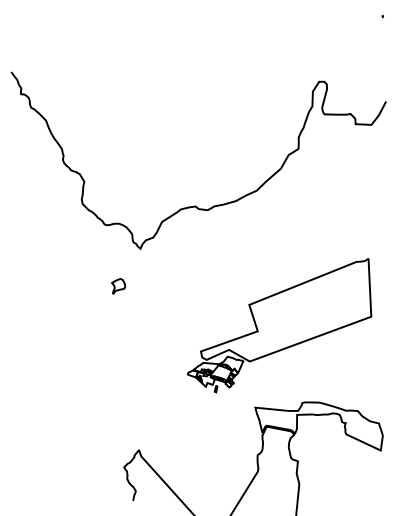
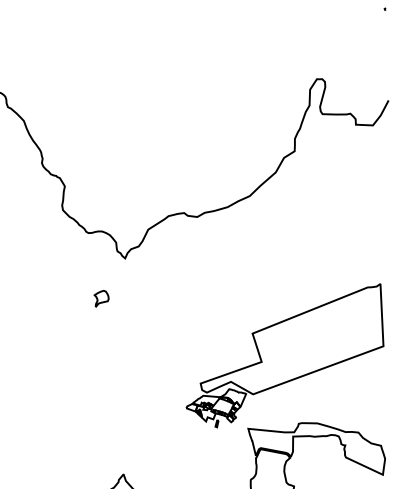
part: (279, 325) -> (284, 355), moved

